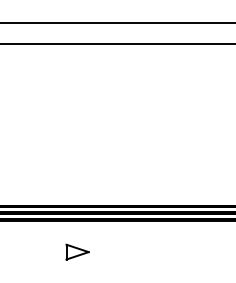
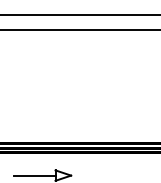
line: (36, 252) -> (34, 175), added

